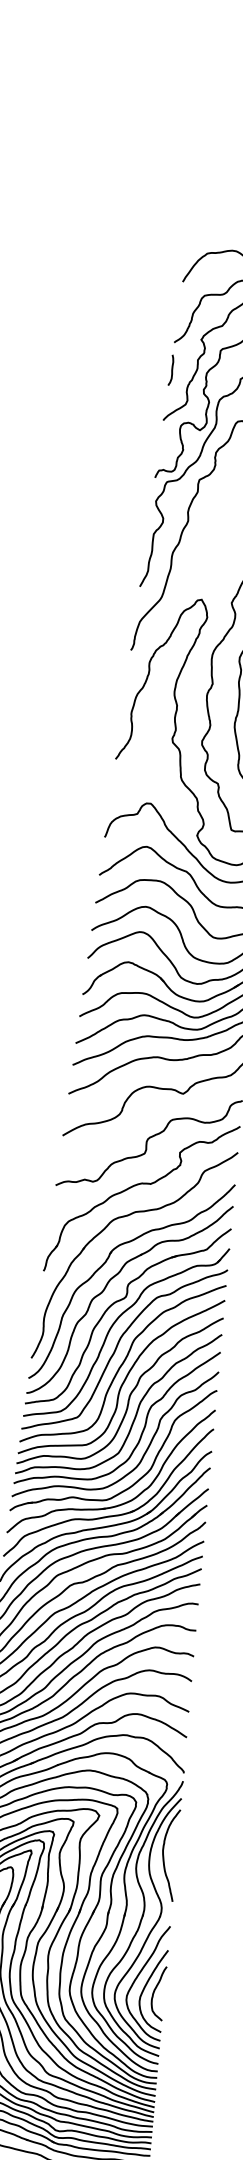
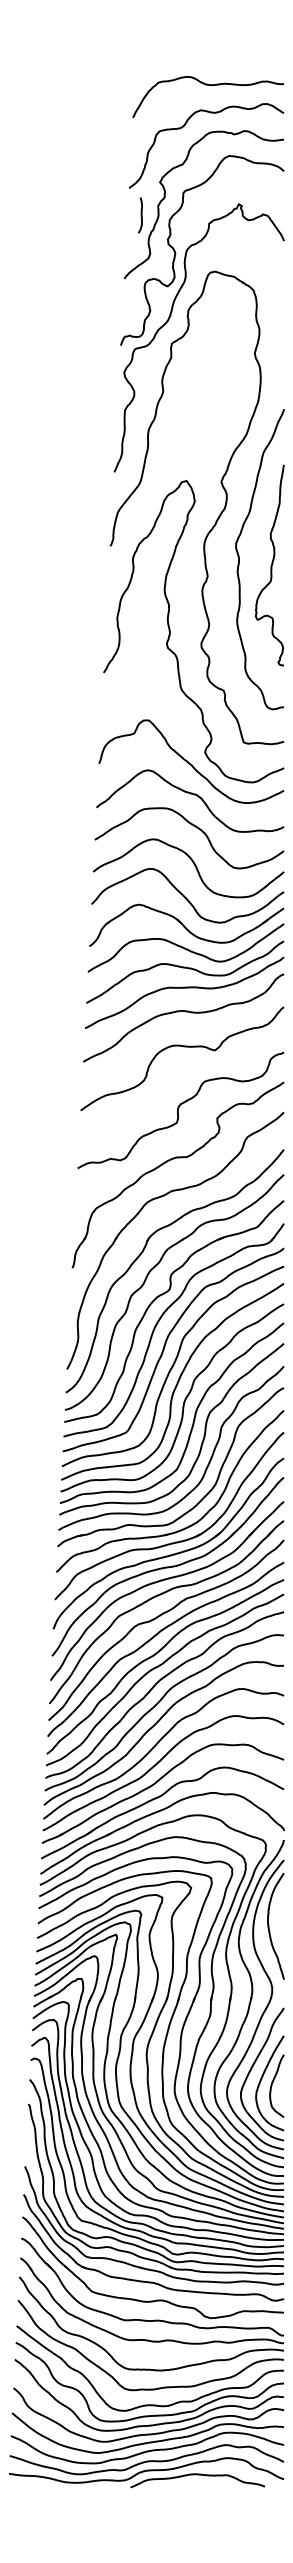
curve: (171, 370) -> (140, 215), moved

